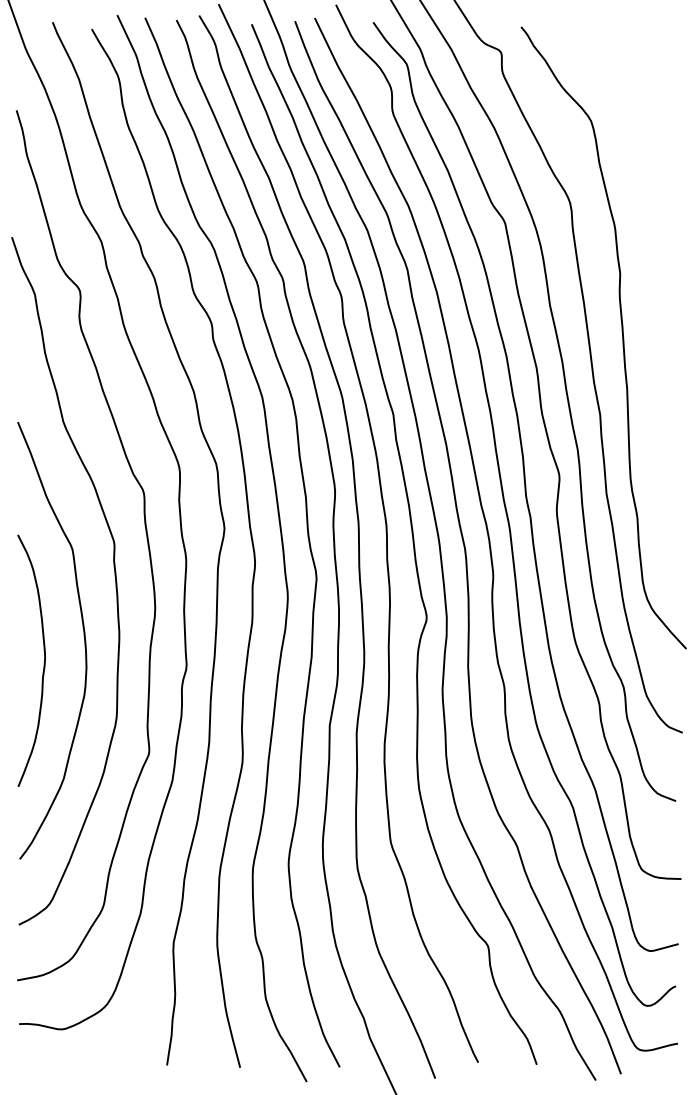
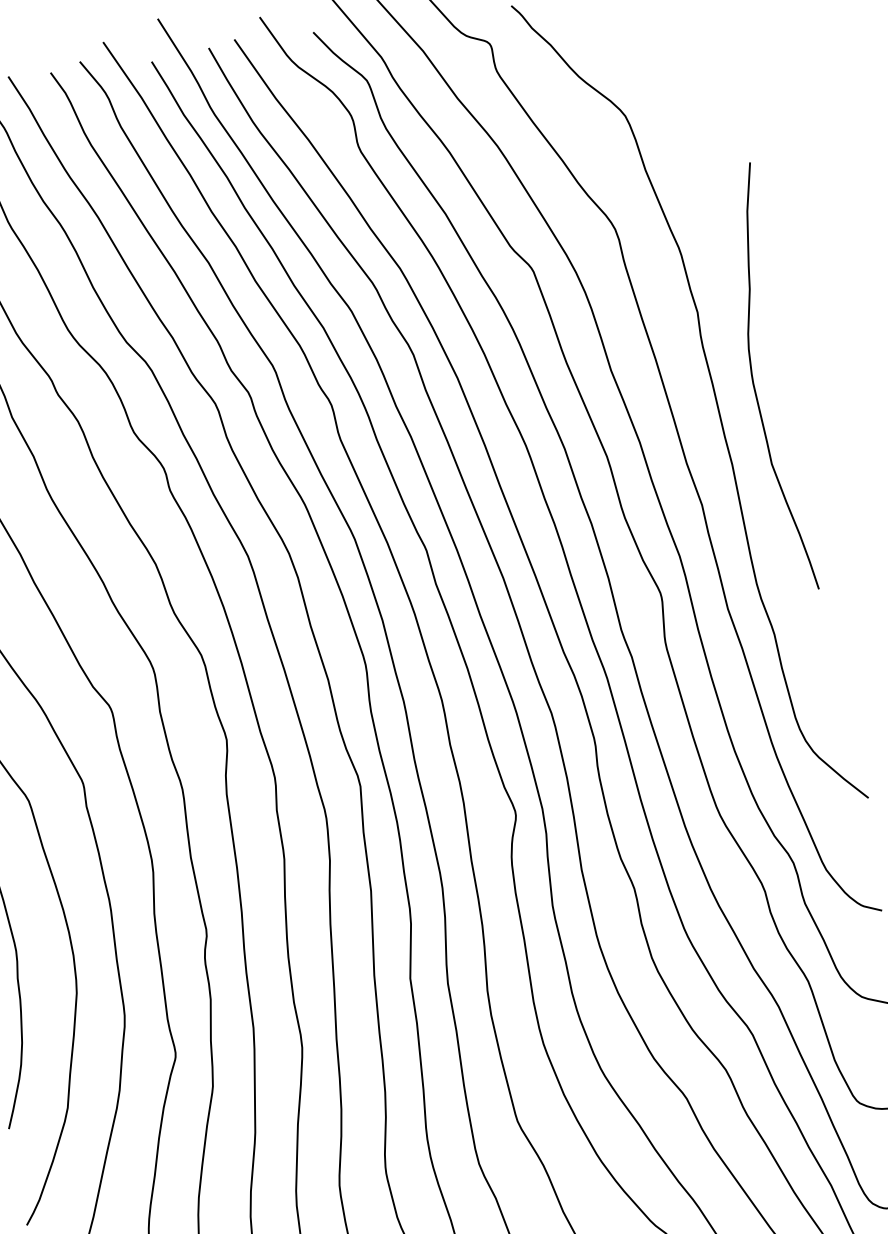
curve: (653, 330) -> (754, 381), added

